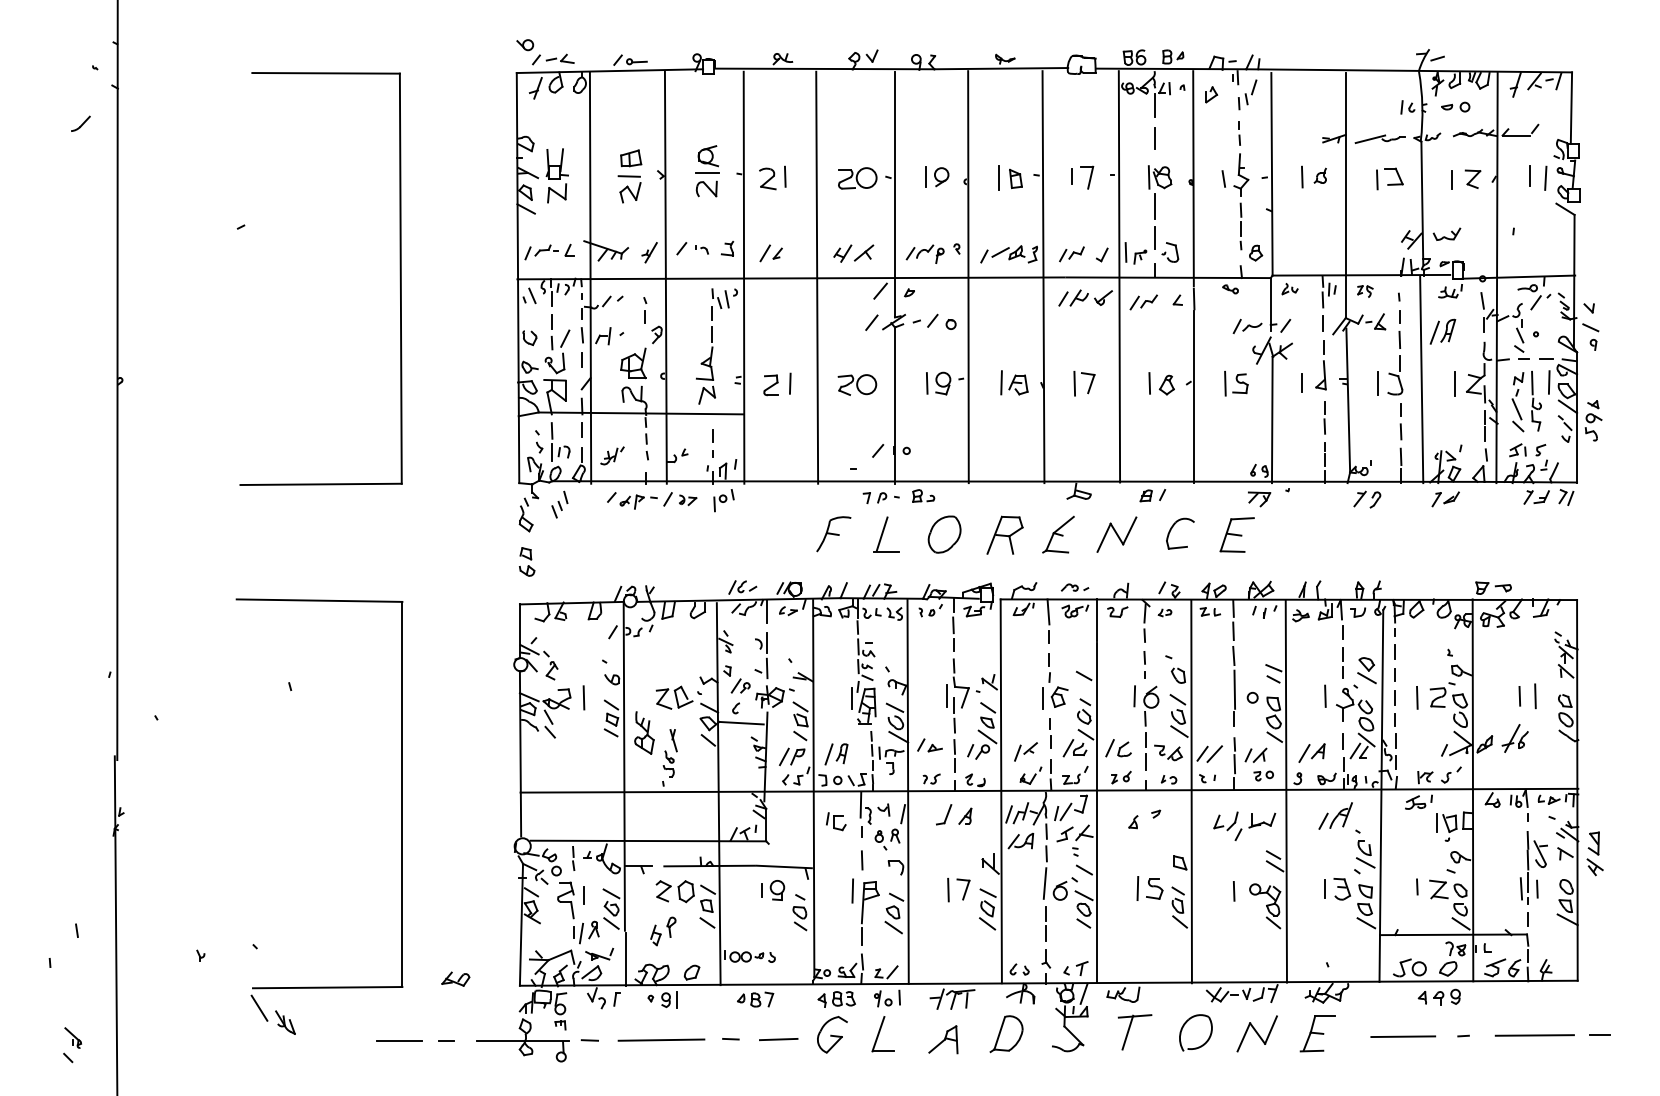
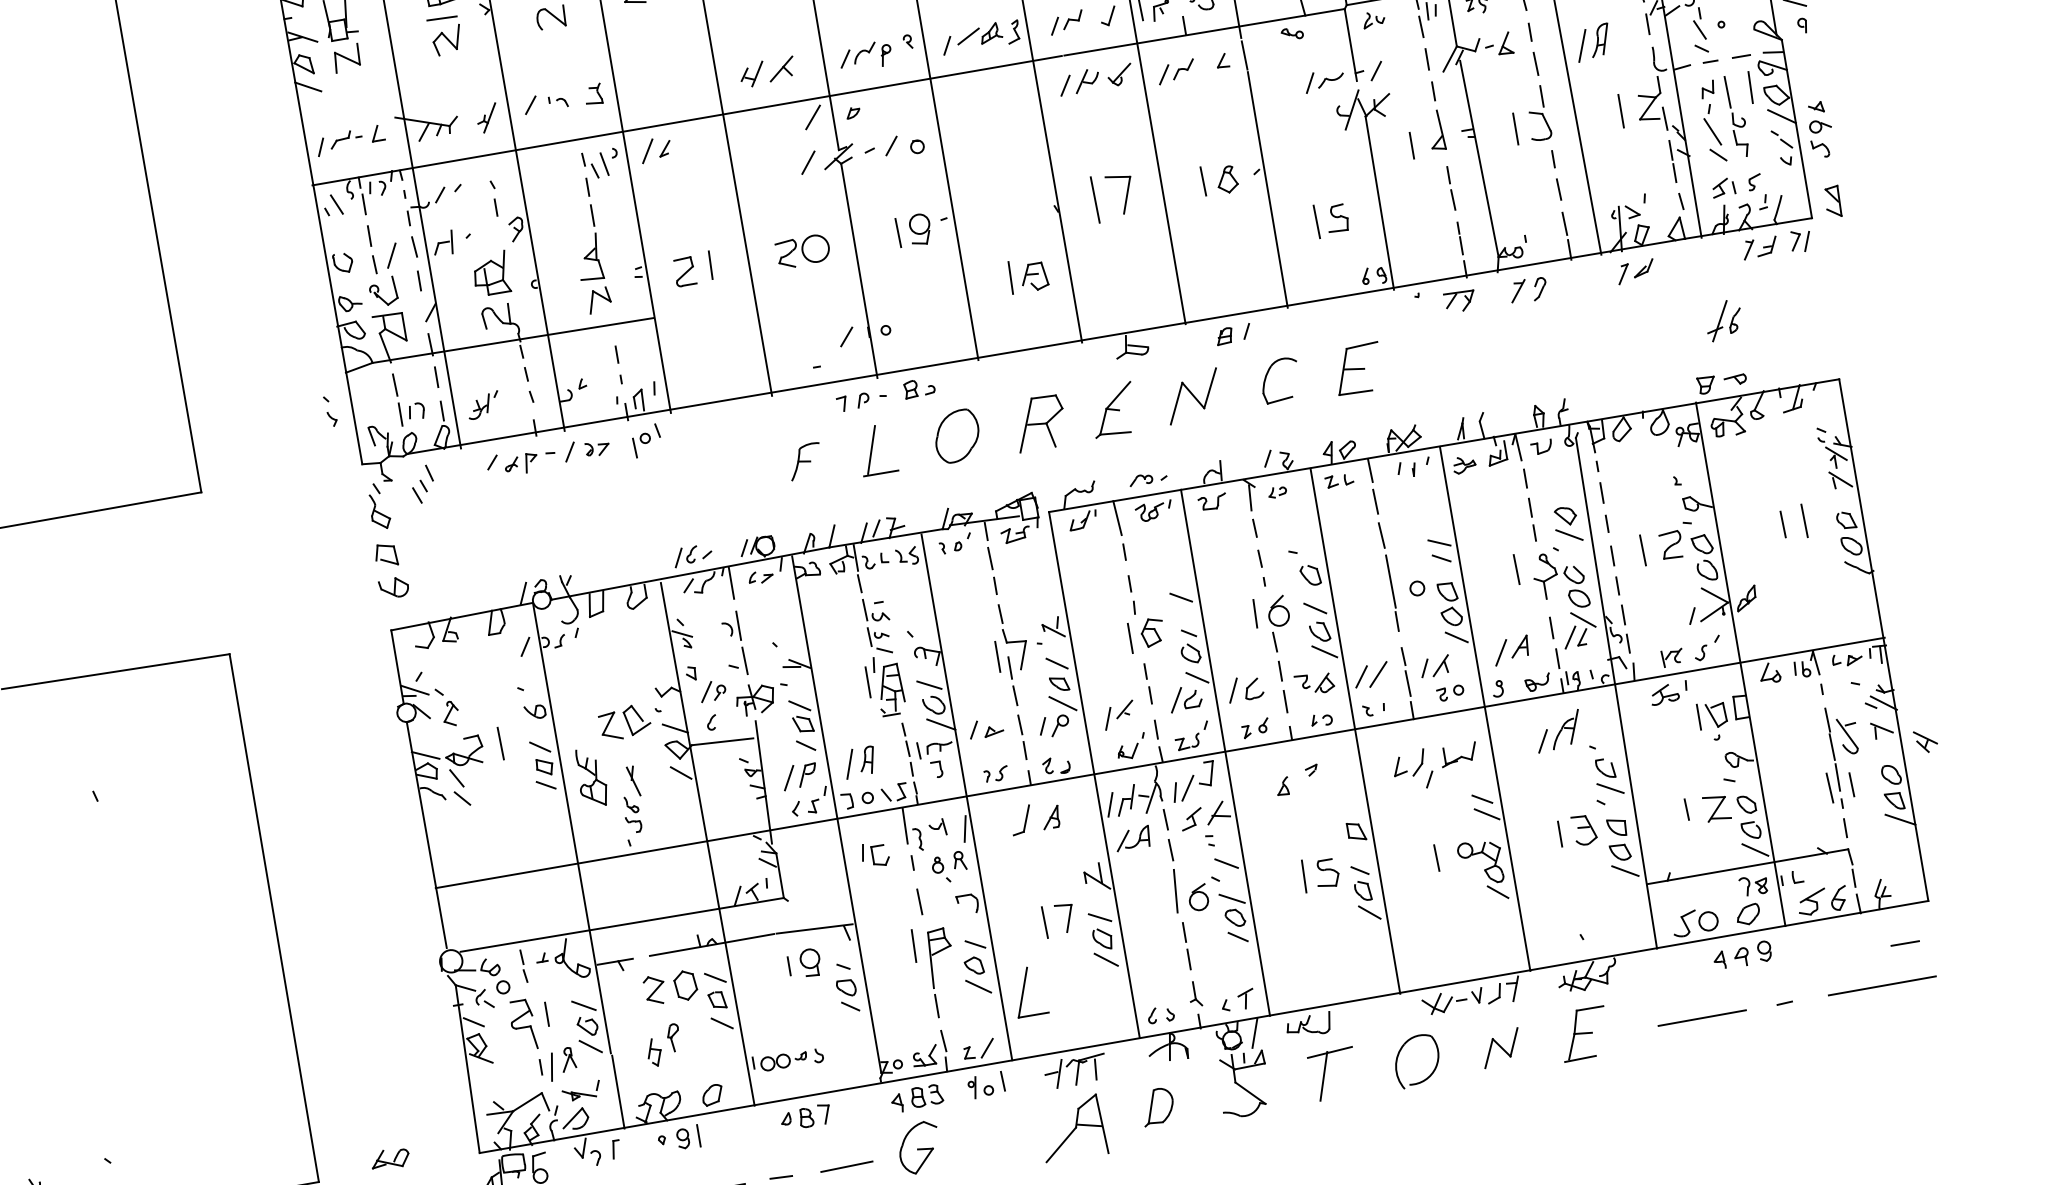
part: (770, 253) -> (654, 150), moved
part: (1014, 382) -> (1028, 274), moved
part: (1084, 383) -> (1113, 196), size x1.4
part: (1236, 383) -> (1331, 219), moved
part: (539, 441) -> (331, 410), moved
part: (1259, 499) -> (1460, 301), moved
part: (833, 534) -> (804, 461), size x0.7
part: (527, 561) -> (391, 569), size x1.4
part: (1514, 738) -> (1722, 320), moved
part: (1593, 843) -> (1832, 202), moved
part: (1256, 1033) -> (1500, 1047), size x0.7
part: (882, 1034) -> (1028, 992), moved
part: (1006, 1034) -> (1157, 1107), size x0.7
line: (1599, 1034) -> (1904, 942), moved
part: (943, 1039) -> (1072, 1128), size x1.6

